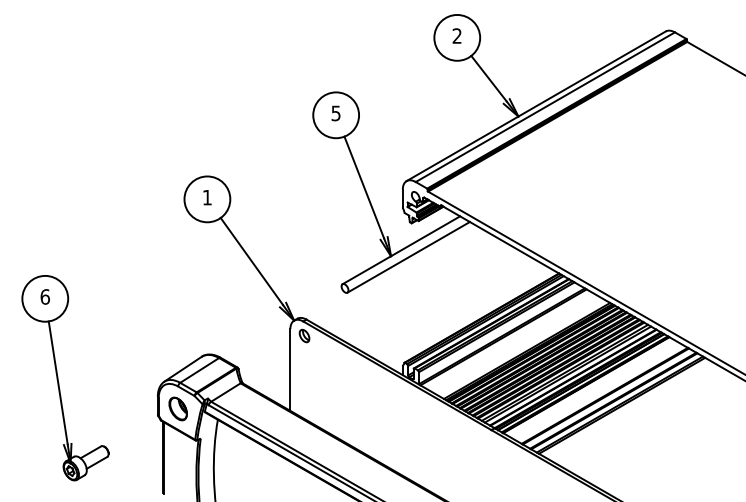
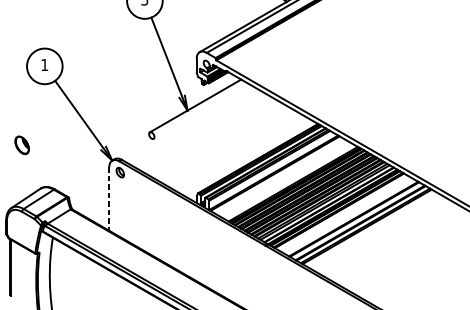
line: (408, 257) -> (201, 111), removed
line: (290, 369) -> (109, 198), solid -> dashed
part: (177, 408) -> (21, 145), moved

